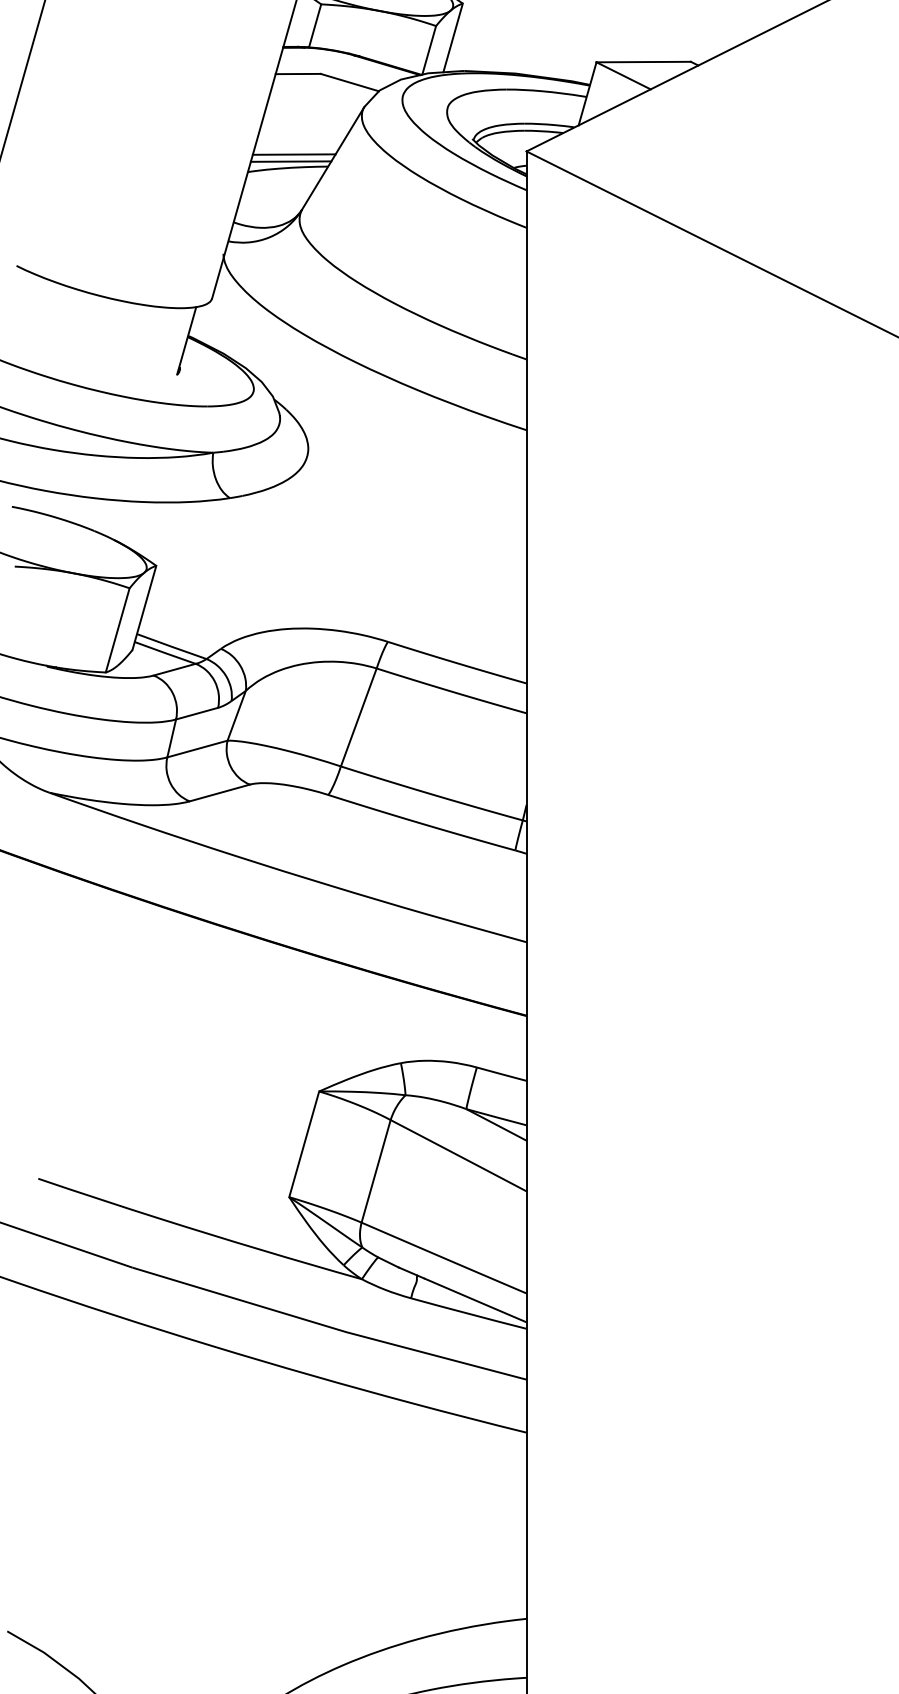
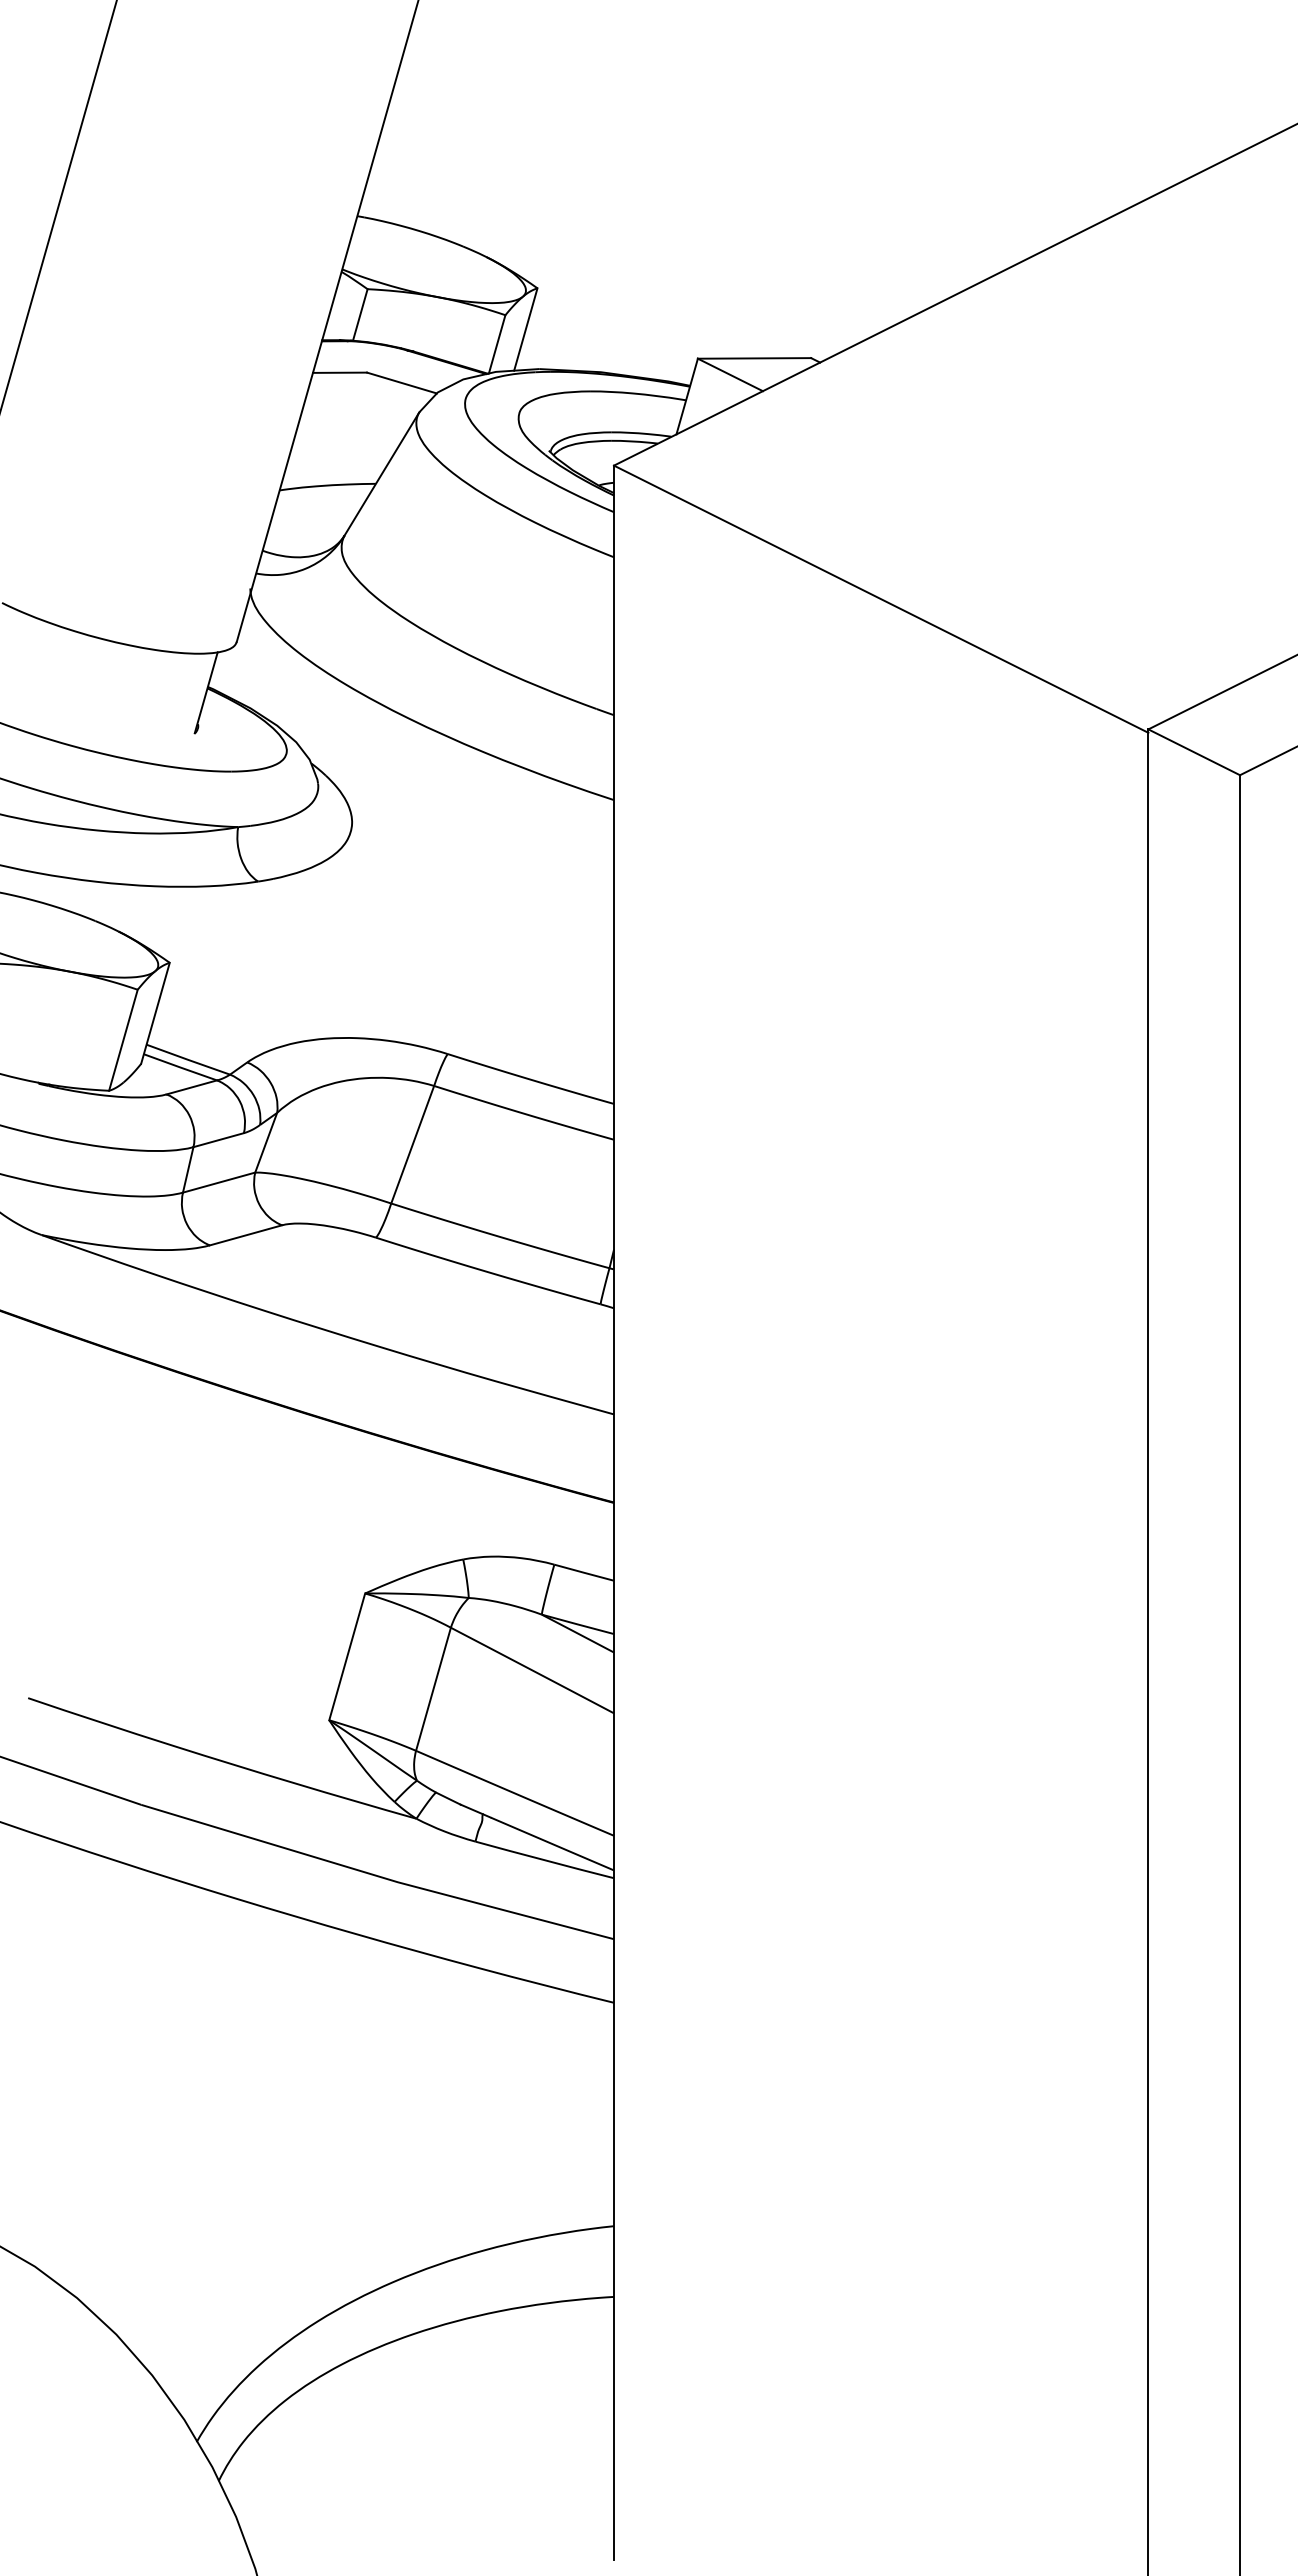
line: (293, 154) -> (334, 469), removed
line: (291, 161) -> (331, 477), removed

